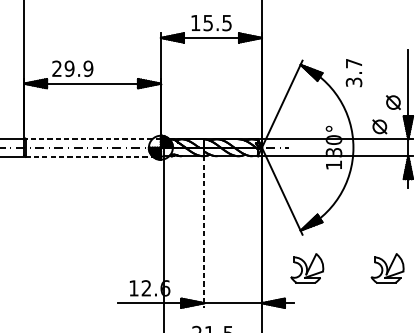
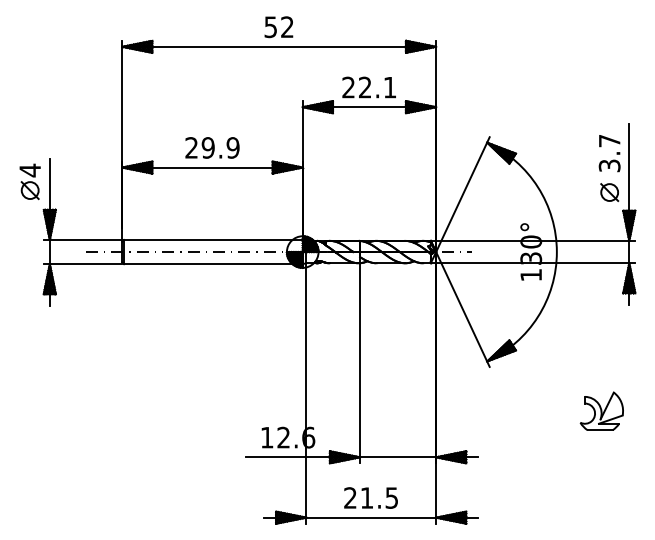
text: (211, 23) -> (369, 87), 15.5 -> 22.1
text: (72, 68) -> (212, 147), moved
text: (353, 73) -> (609, 153), moved
part: (379, 126) -> (591, 224), removed
line: (92, 138) -> (212, 240), dashed -> solid
line: (93, 157) -> (213, 264), dashed -> solid
line: (204, 232) -> (360, 363), dashed -> solid
part: (306, 267) -> (495, 410), removed

